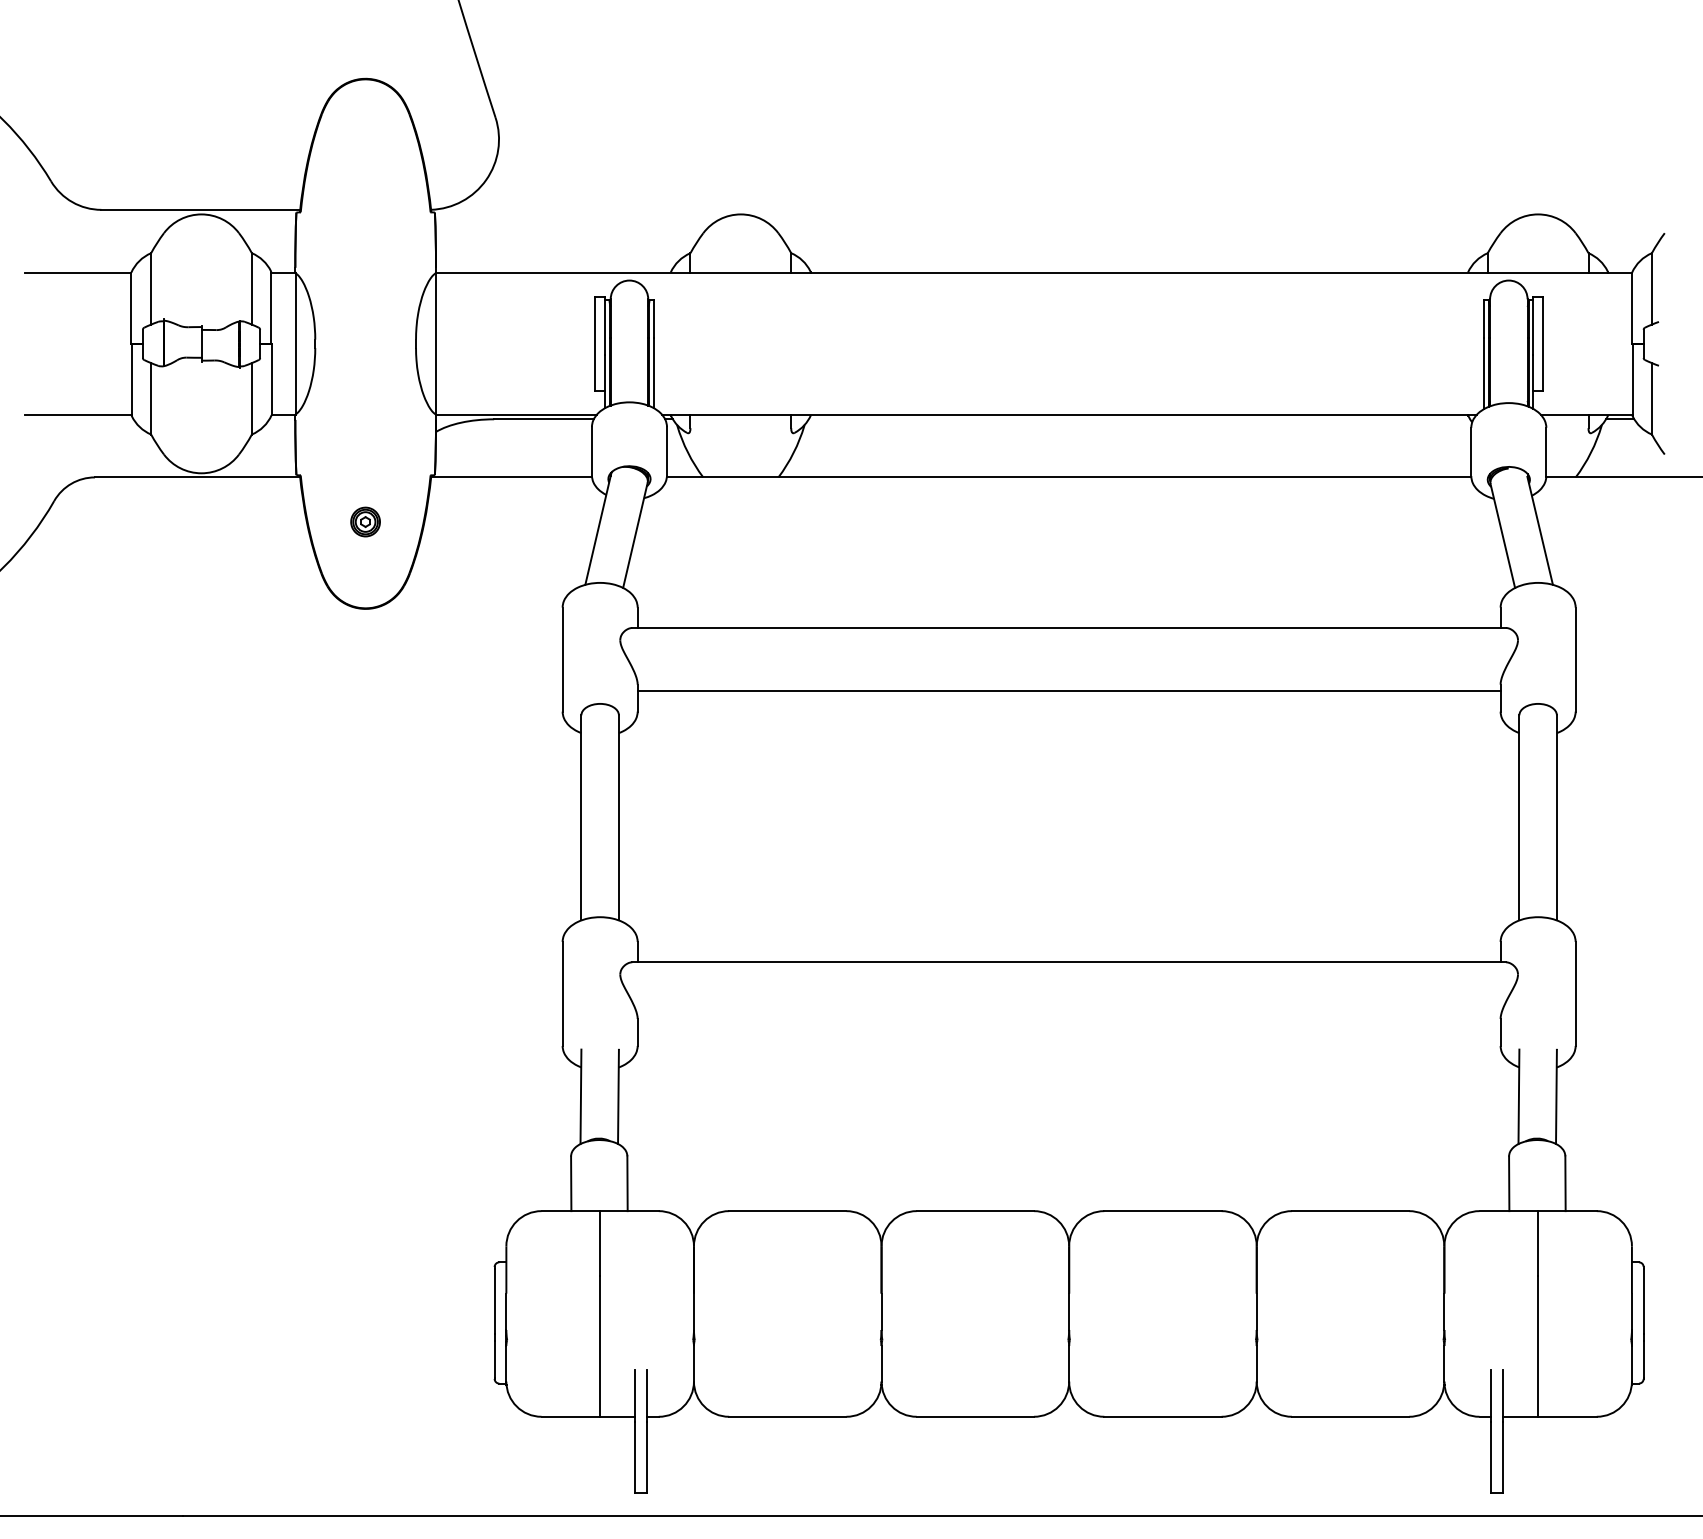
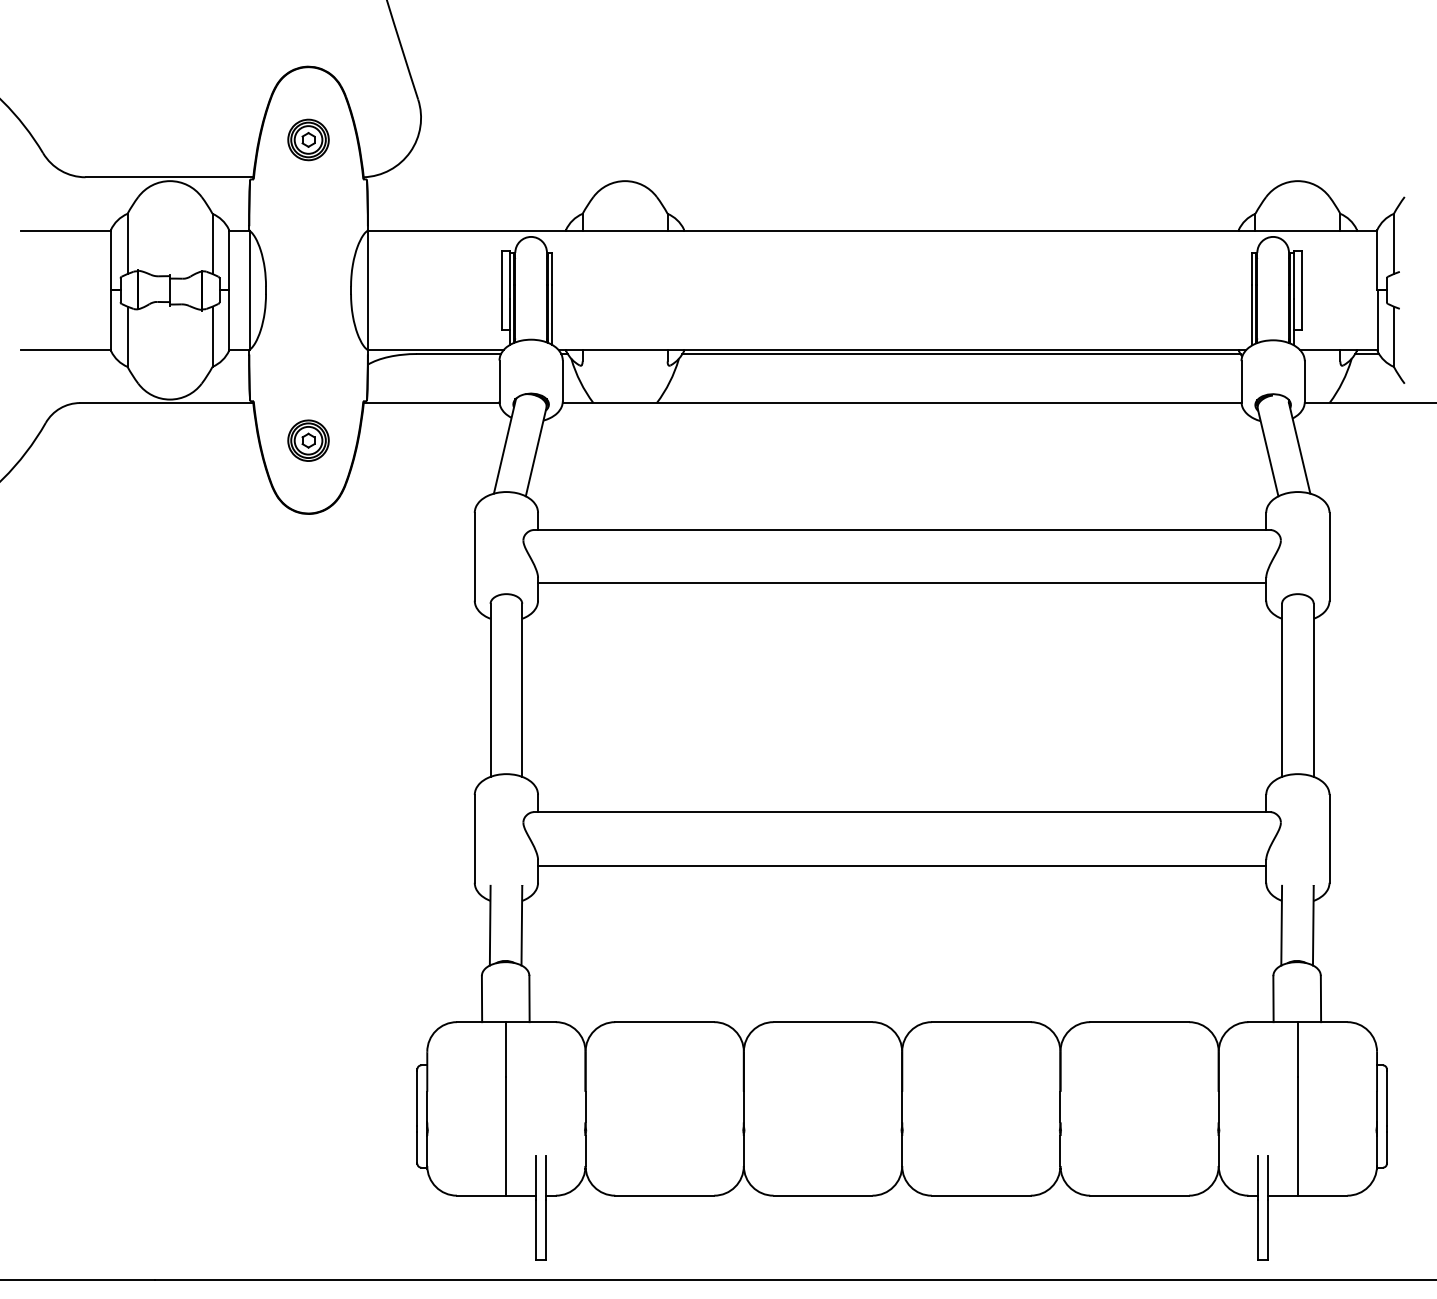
part: (365, 165) -> (308, 139), added
line: (1139, 419) -> (961, 354), added
part: (365, 521) -> (308, 440), size x1.67
line: (1068, 1025) -> (901, 865), added

